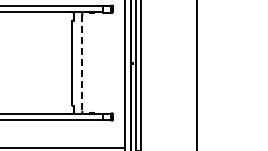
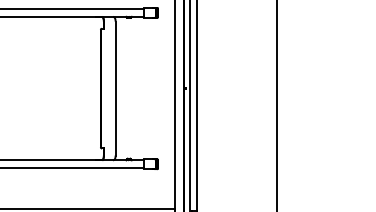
line: (82, 63) -> (115, 89), dashed -> solid

